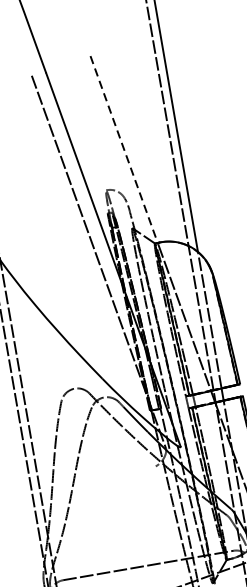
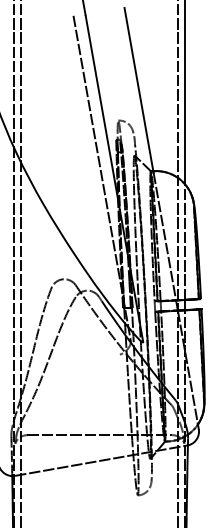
line: (124, 150) -> (139, 90), dashed -> solid

